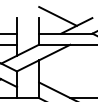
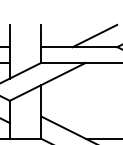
line: (57, 16) -> (67, 22), removed

